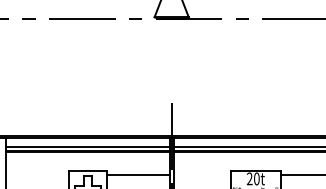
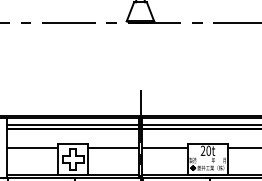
line: (36, 174) -> (32, 147), added
line: (201, 174) -> (164, 147), added

